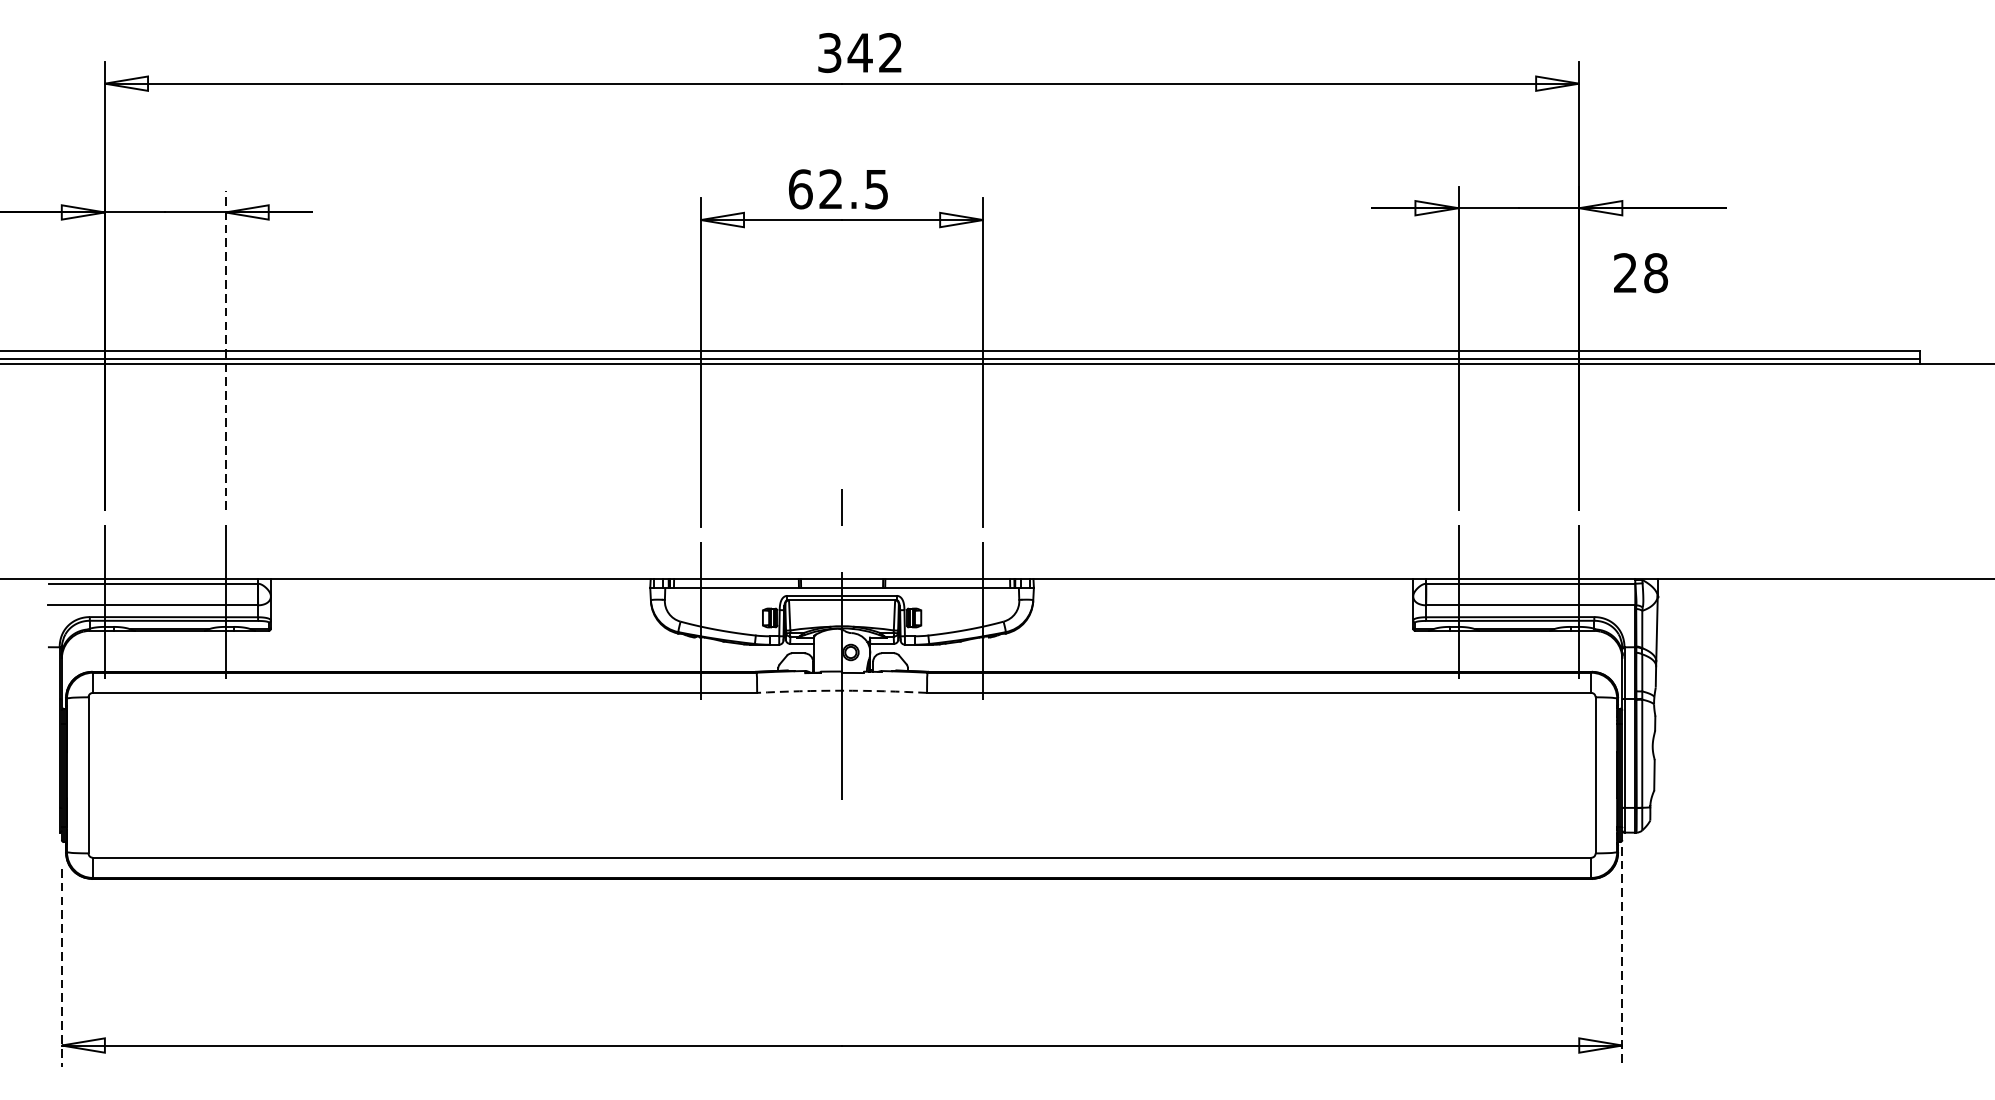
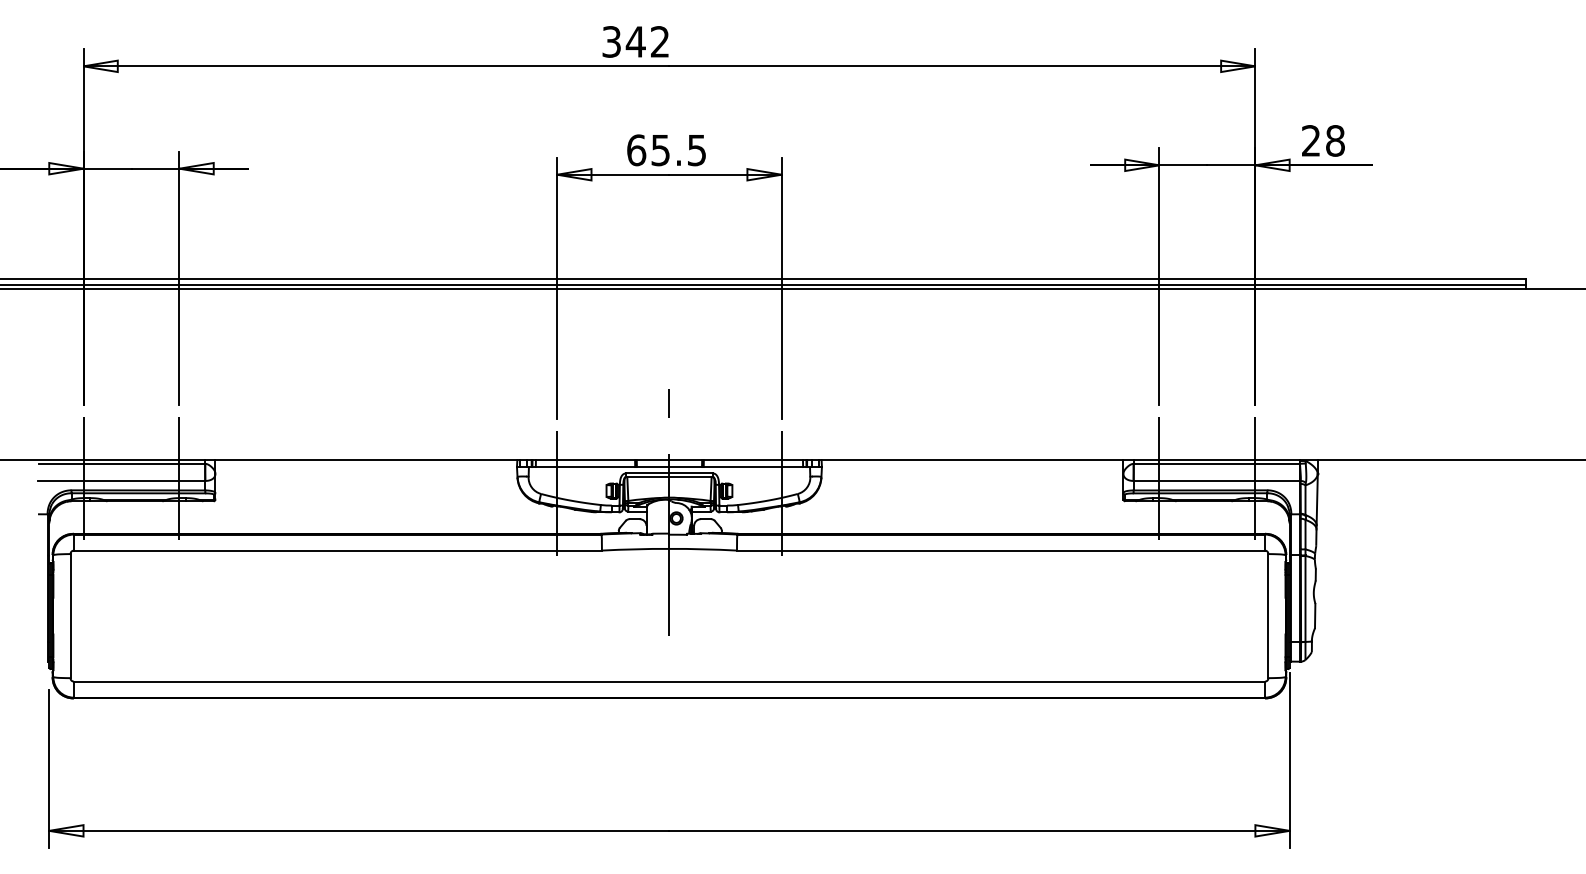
text: (859, 52) -> (635, 41), moved
text: (830, 189) -> (660, 150), 62.5 -> 65.5
text: (1641, 272) -> (1323, 140), moved
line: (225, 350) -> (179, 278), dashed -> solid
arc: (842, 690) -> (669, 548), dashed -> solid
line: (1622, 956) -> (1289, 760), dashed -> solid
line: (62, 968) -> (49, 769), dashed -> solid

